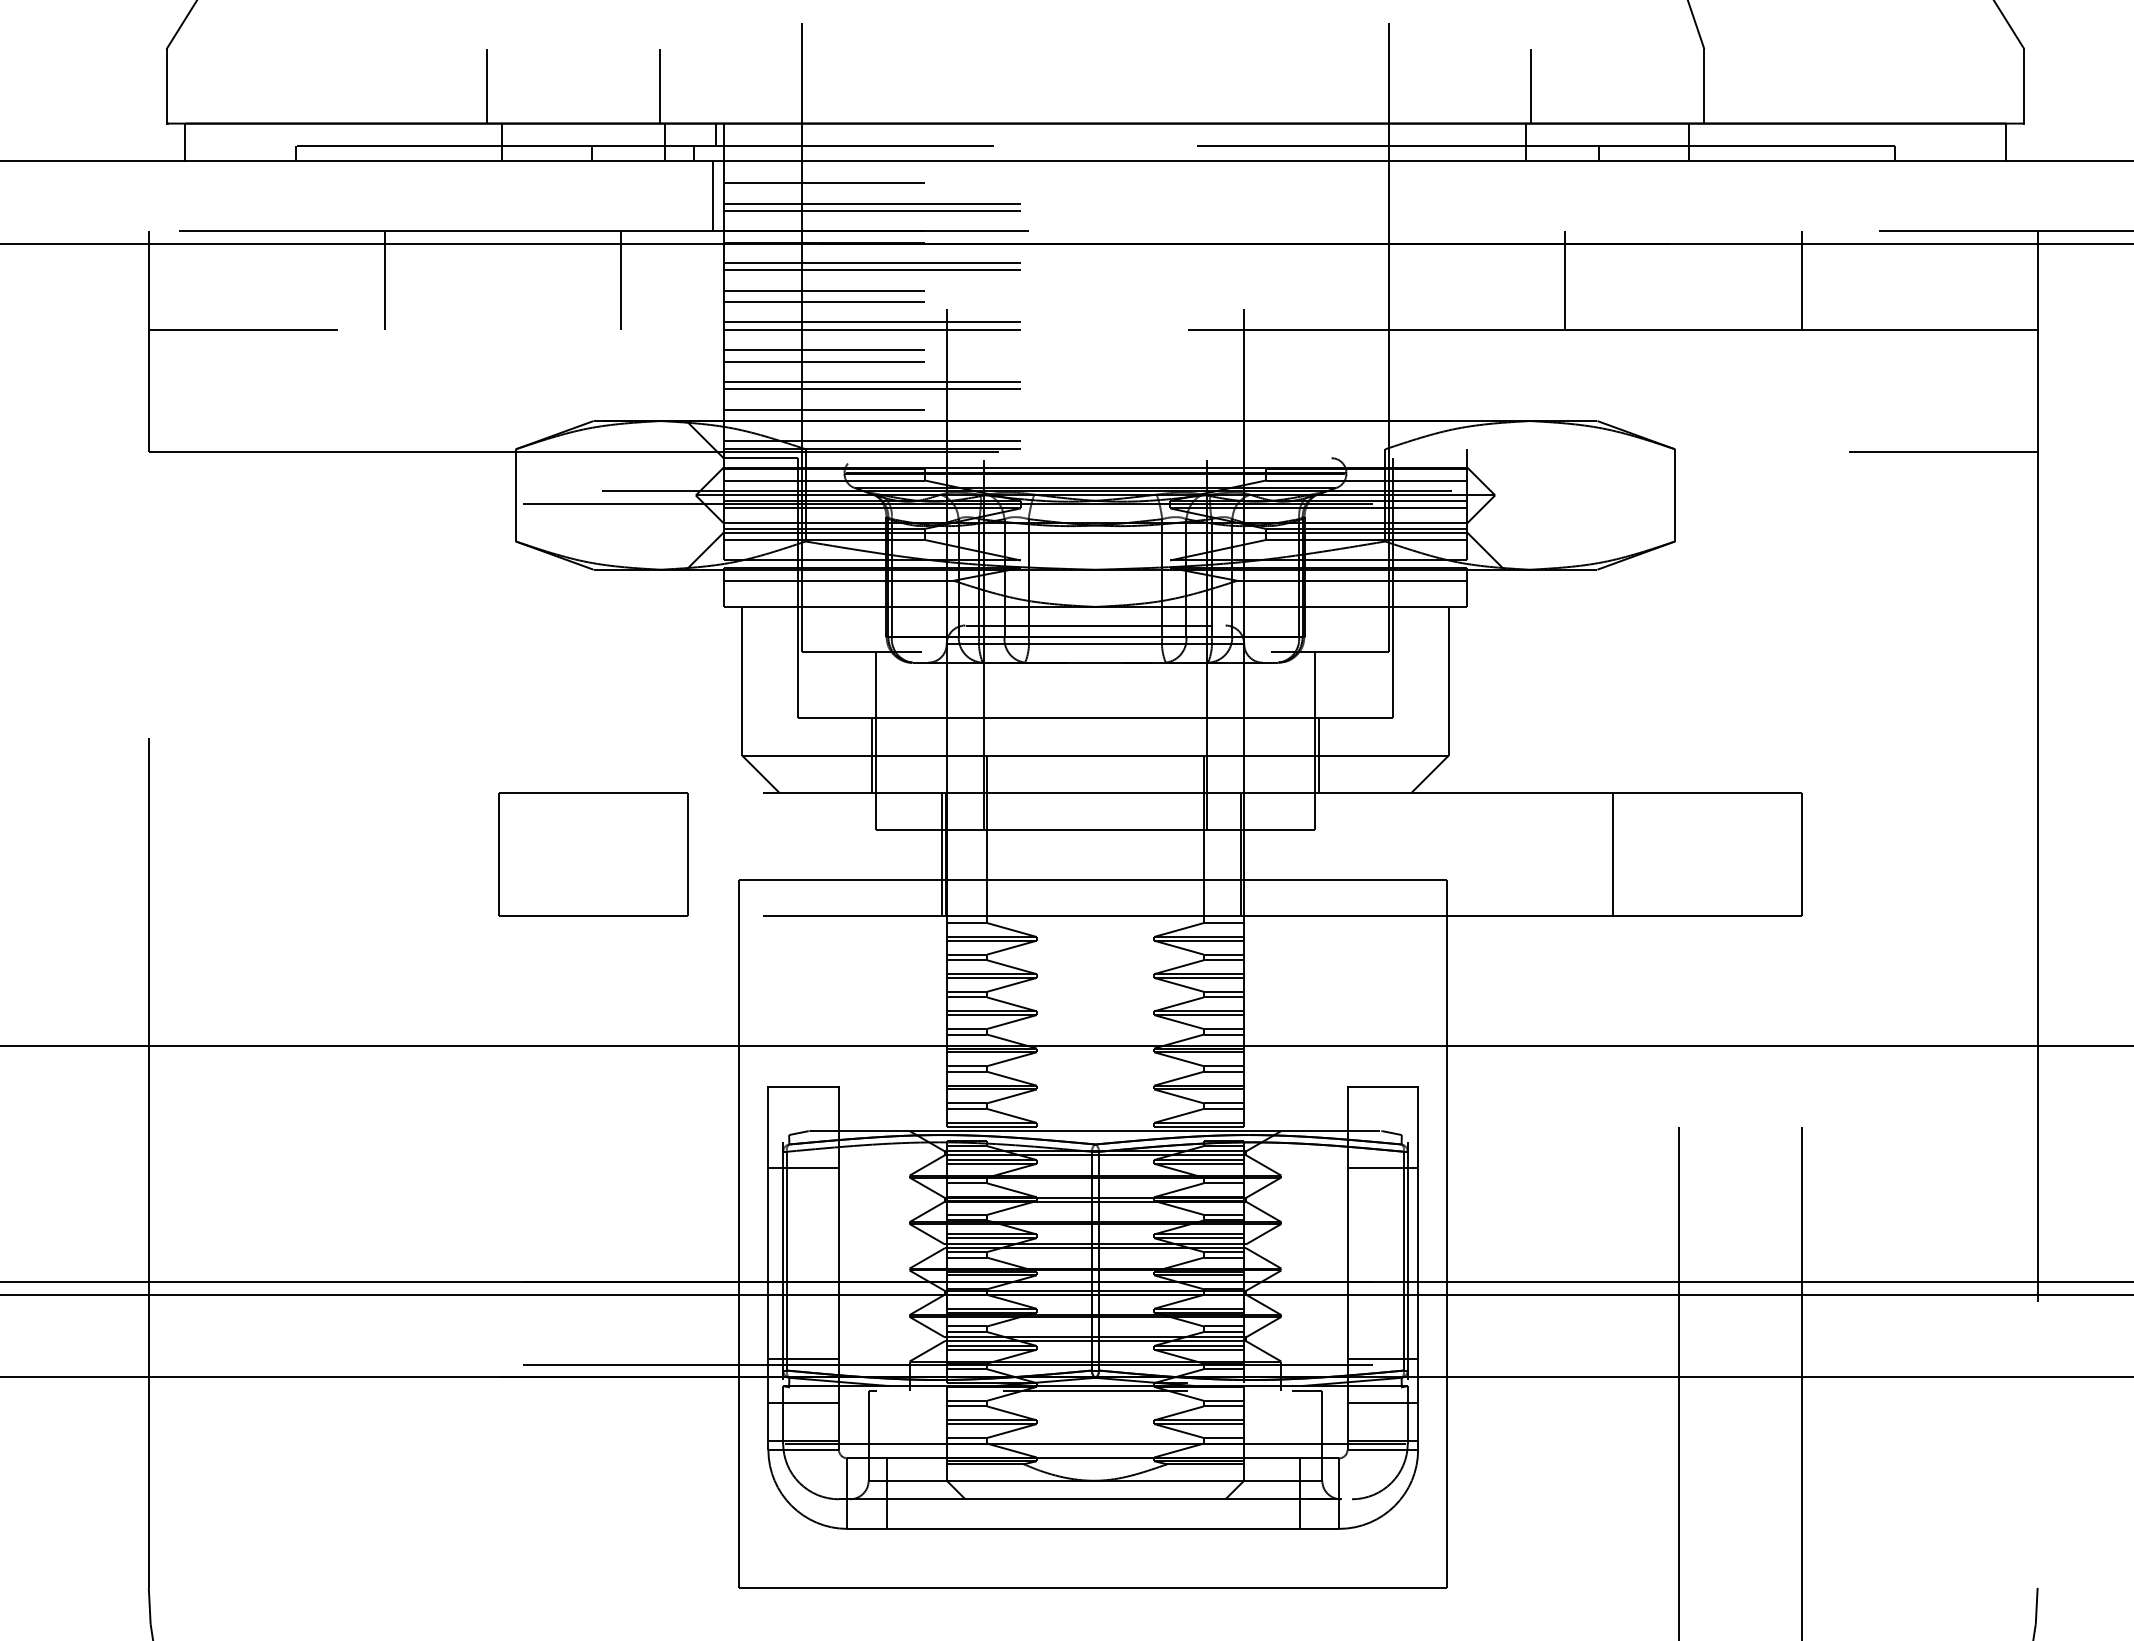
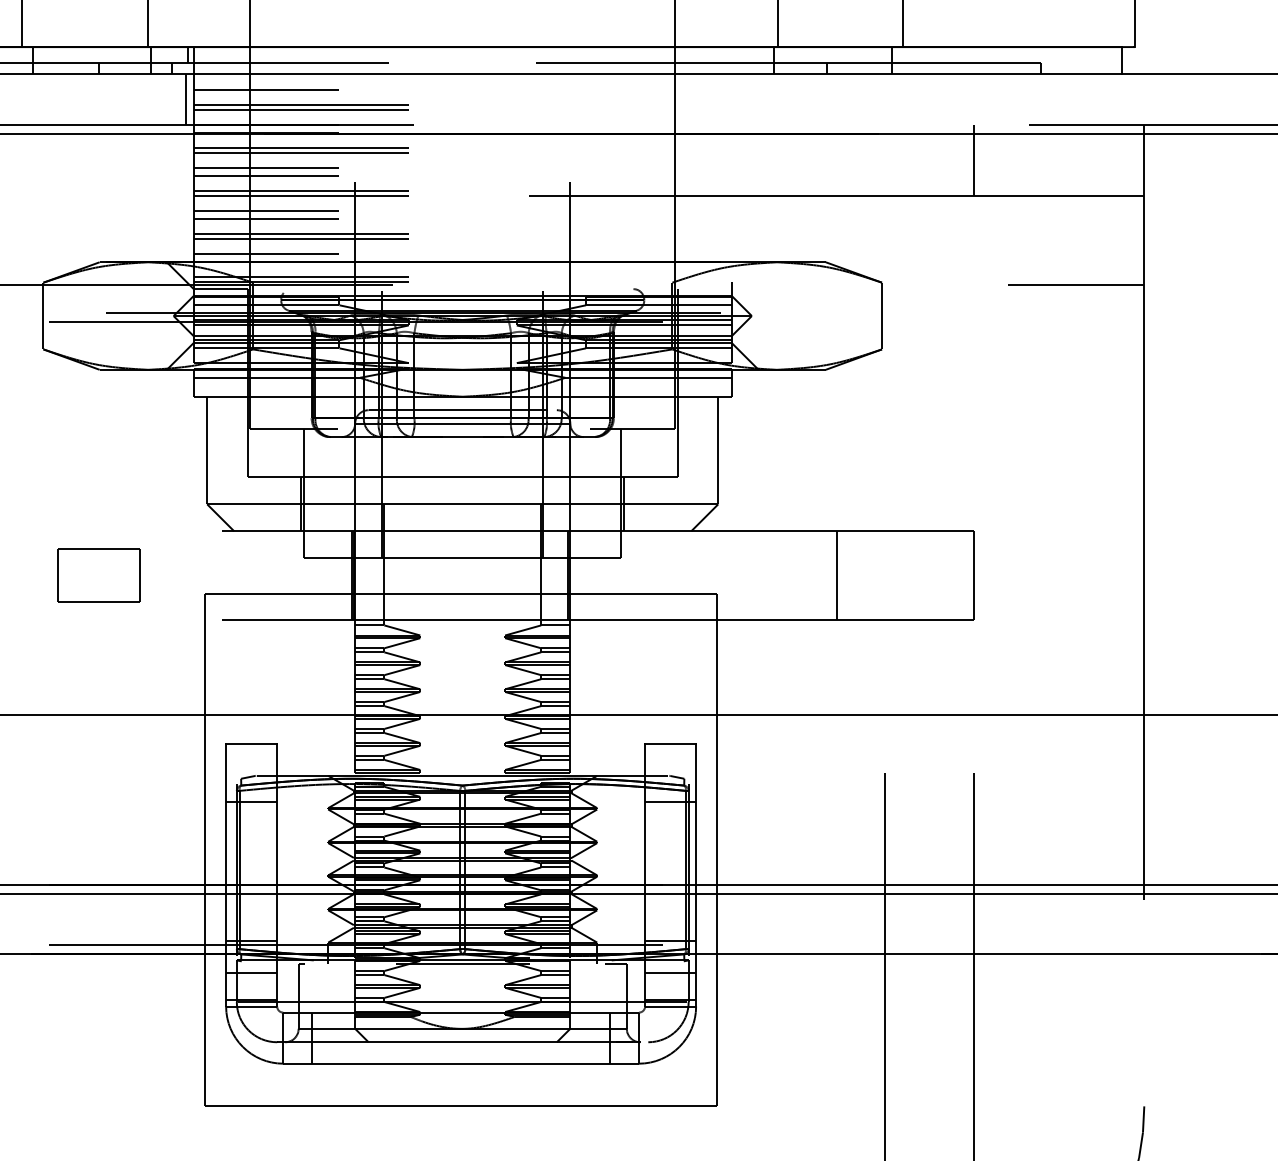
line: (621, 280) -> (119, 160), removed
line: (1565, 280) -> (802, 160), removed
part: (593, 854) -> (99, 575), size x0.6

